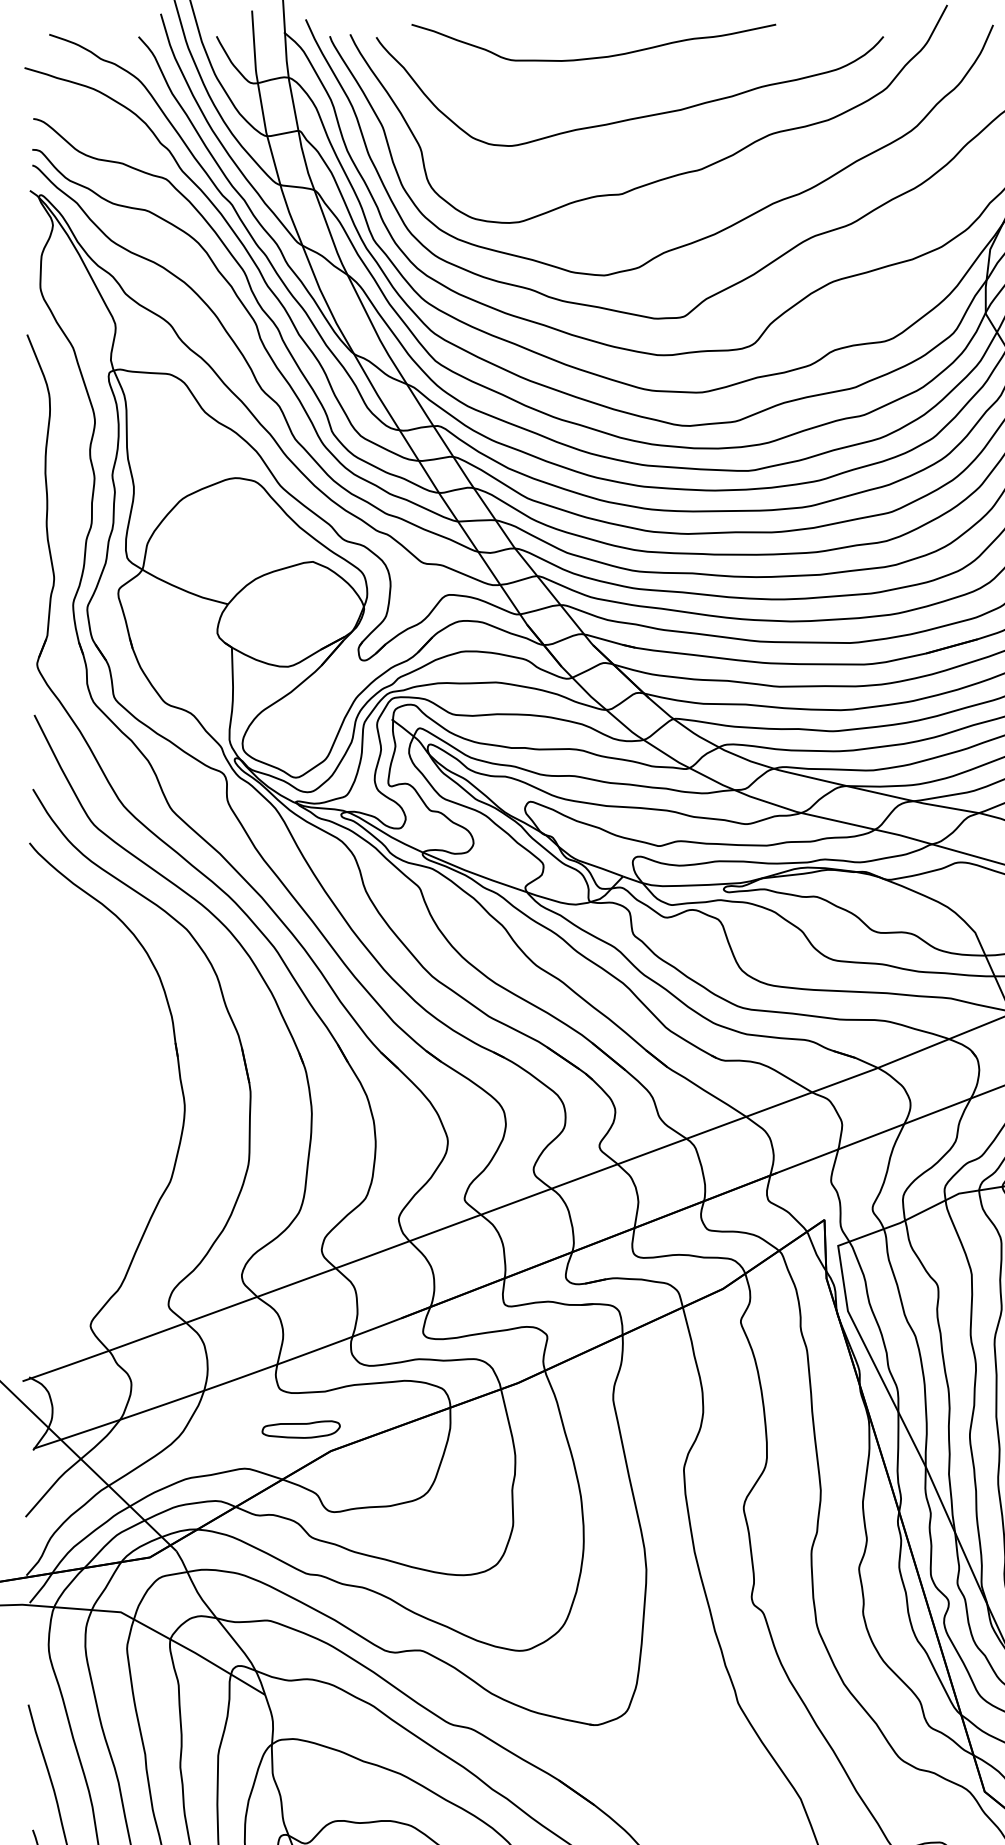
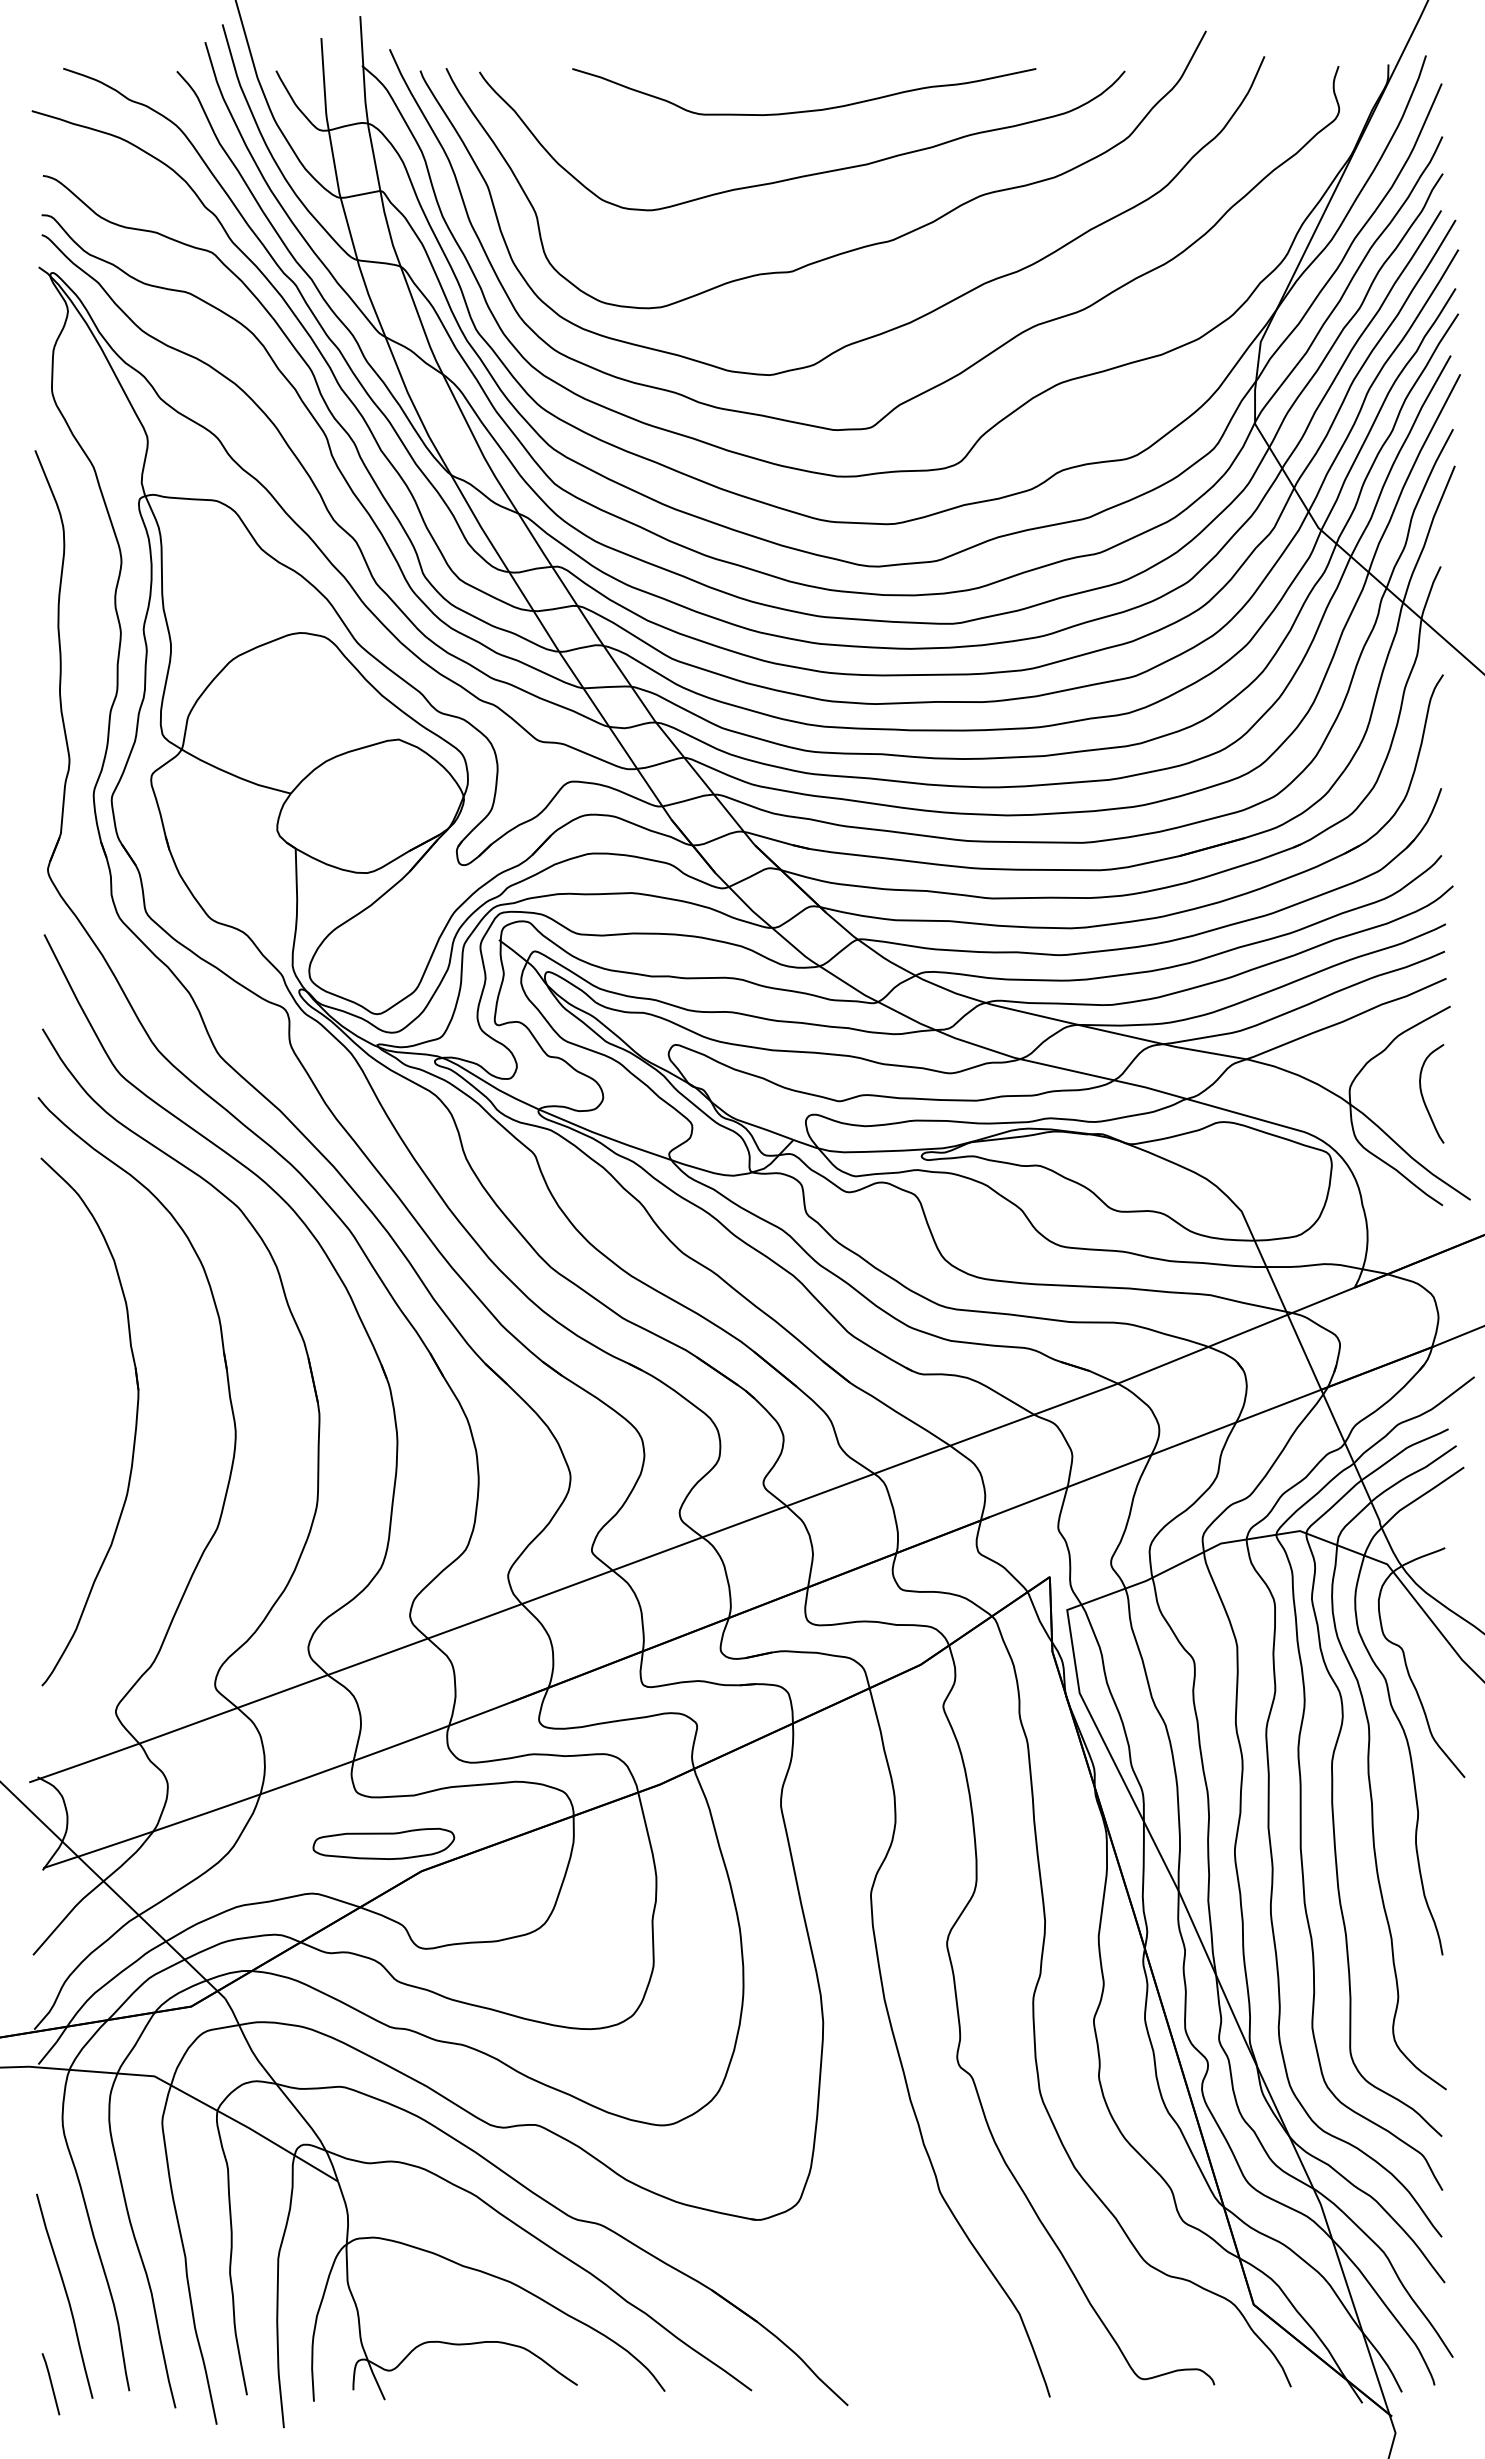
curve: (594, 57) -> (804, 110), moved
part: (106, 1097) -> (135, 1421), added
part: (300, 1429) -> (383, 1843), size x1.43

